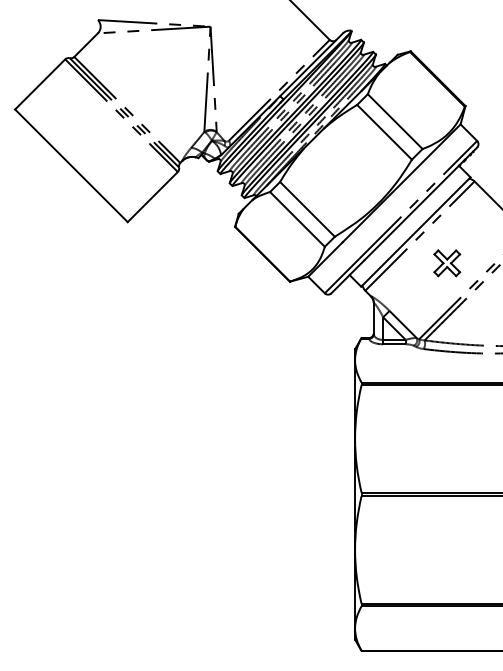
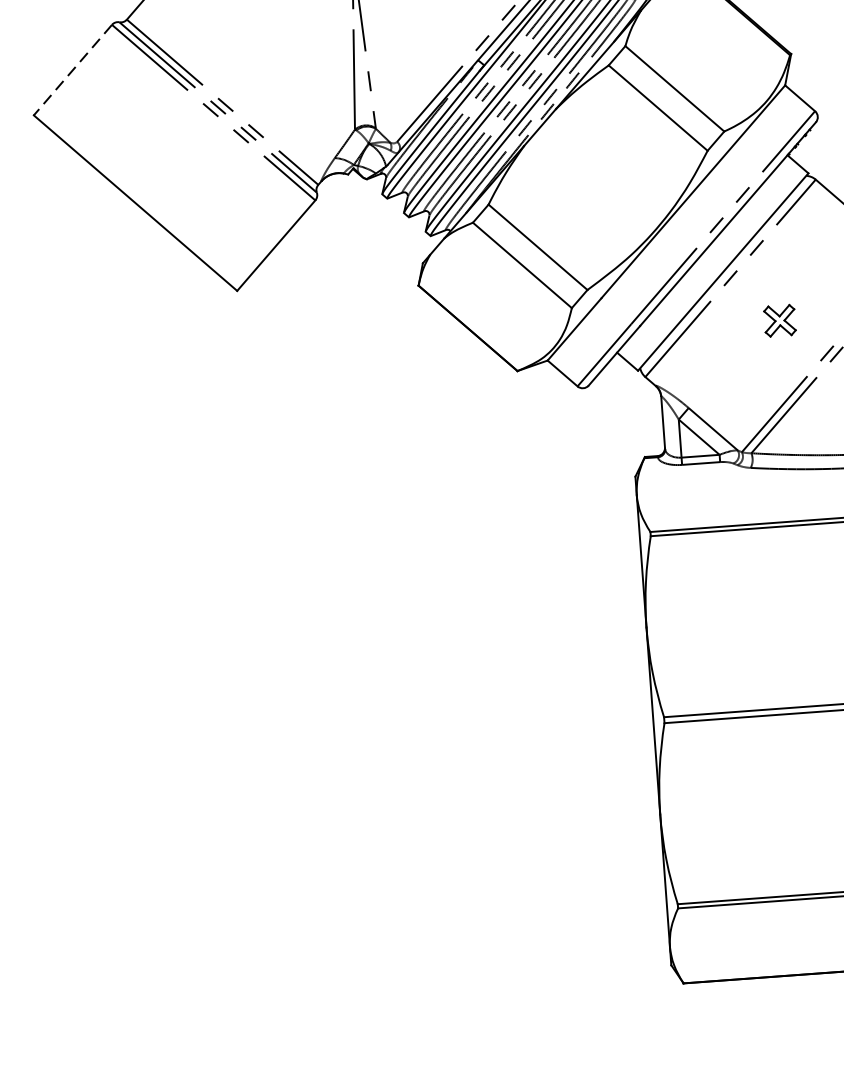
line: (39, 84) -> (71, 70), solid -> dashed
part: (447, 263) -> (780, 321), size x0.7

